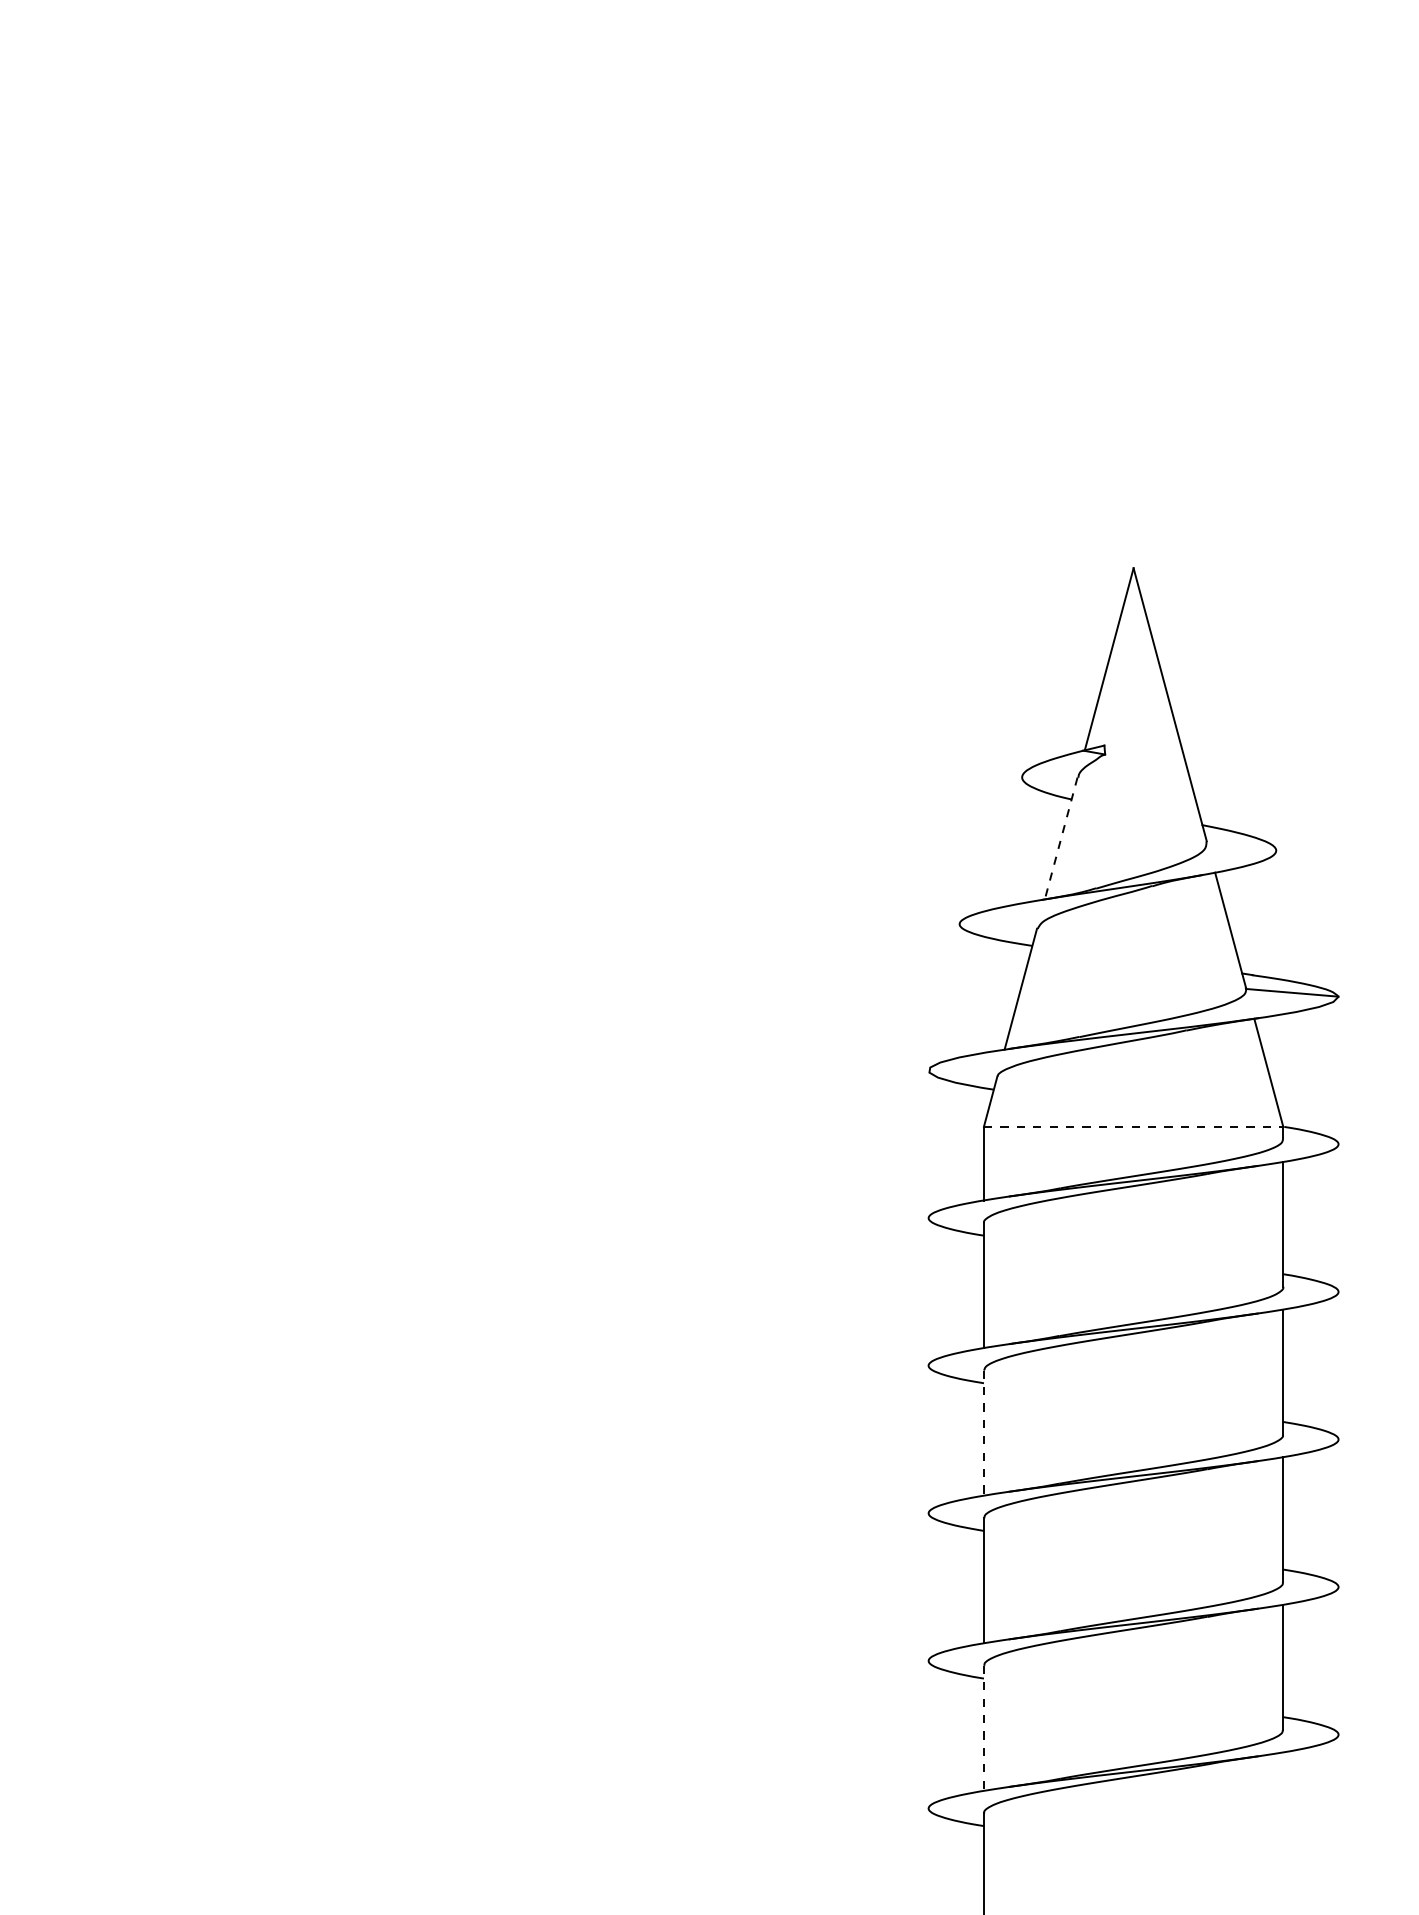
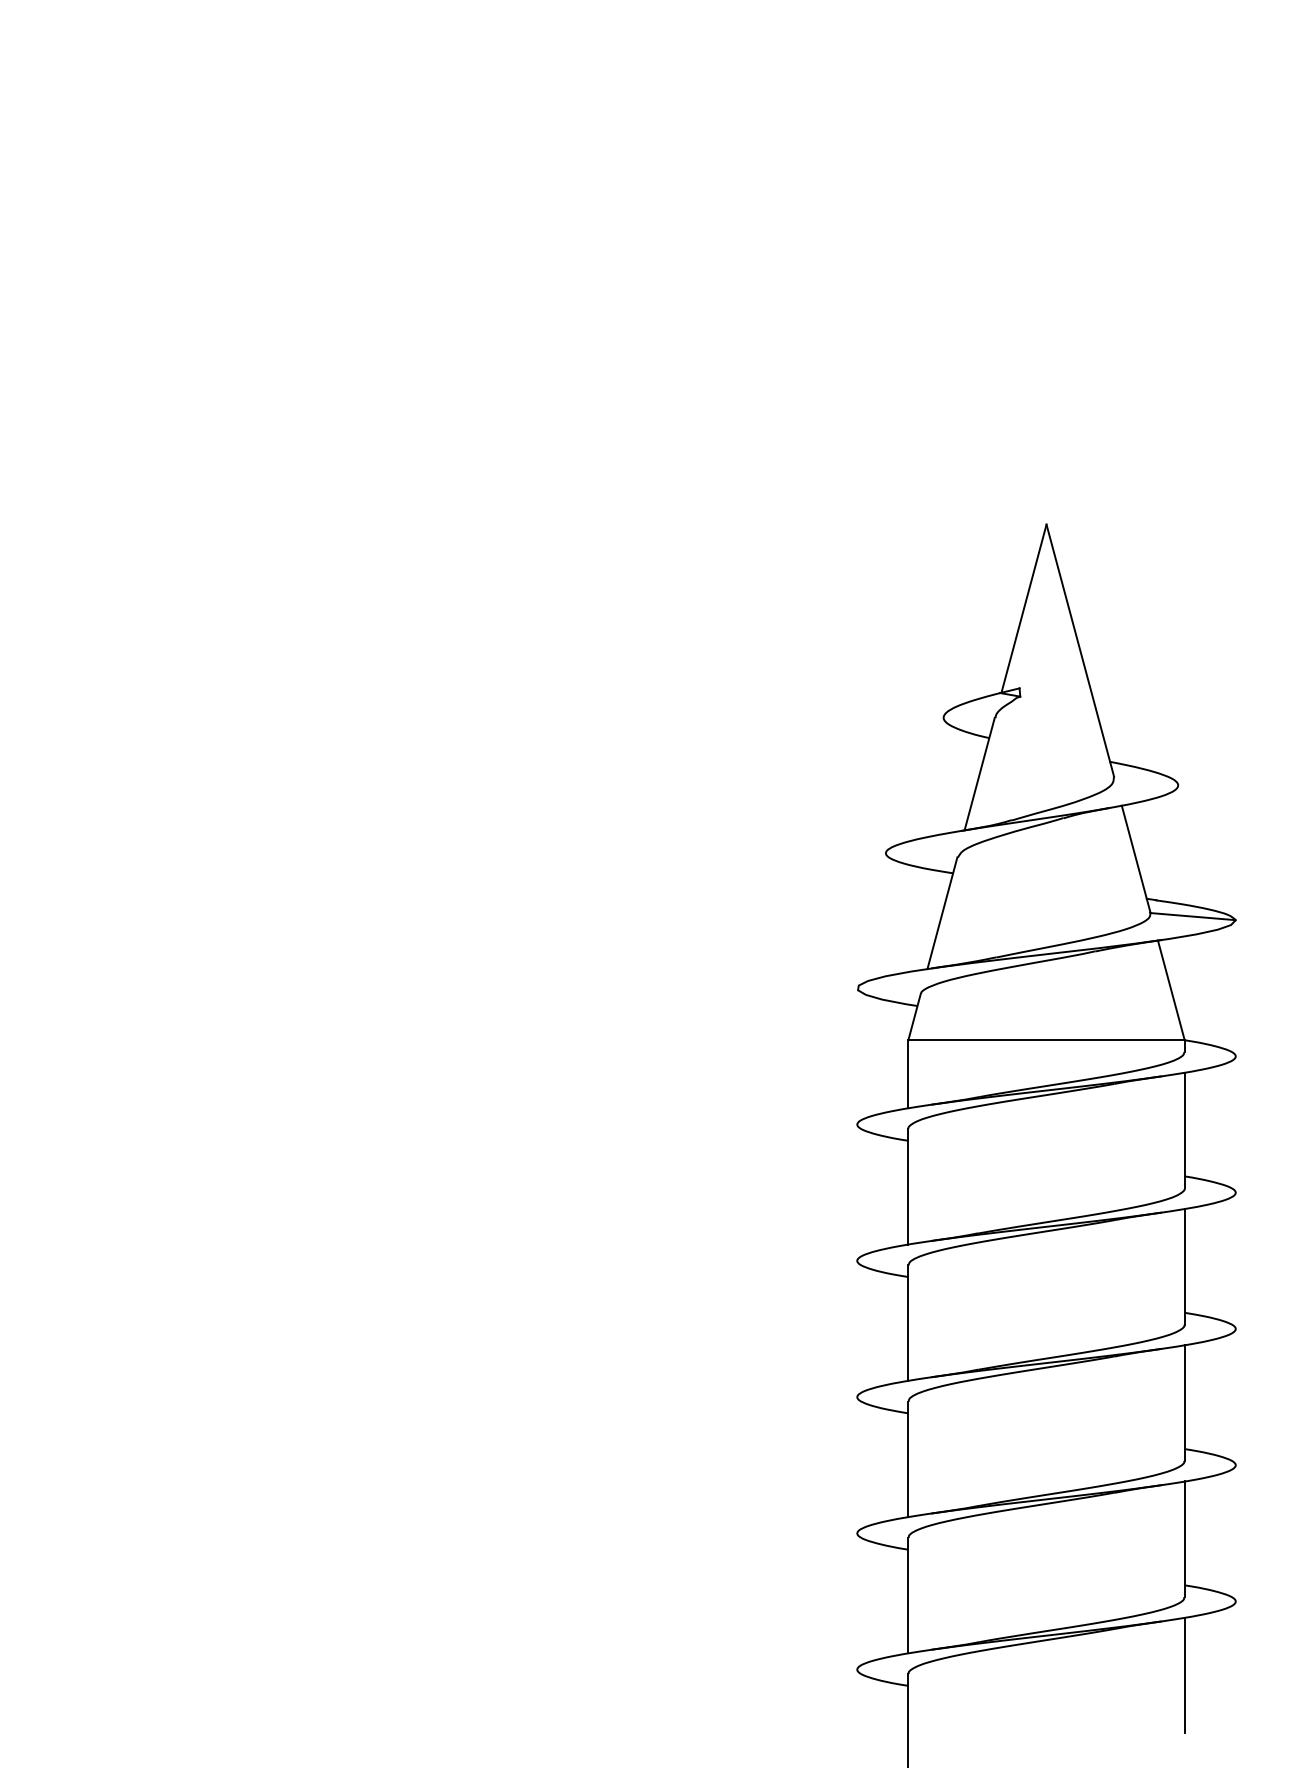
line: (1061, 838) -> (979, 774), dashed -> solid
line: (1133, 1126) -> (1046, 1040), dashed -> solid
line: (983, 1433) -> (907, 1323), dashed -> solid
line: (983, 1728) -> (907, 1595), dashed -> solid
line: (1283, 1814) -> (1184, 1675), added

